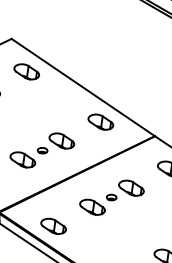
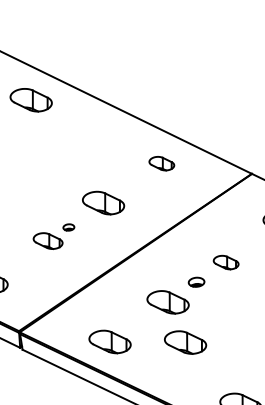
part: (100, 121) -> (161, 162), size x0.6
part: (28, 157) -> (53, 237), size x0.7
part: (131, 187) -> (226, 261), size x0.6
part: (99, 232) -> (185, 341), added

